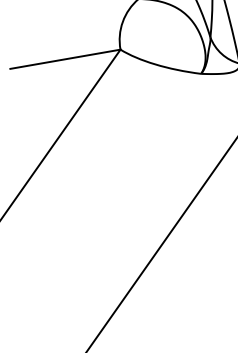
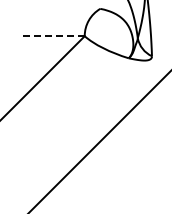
line: (66, 59) -> (52, 36), solid -> dashed

